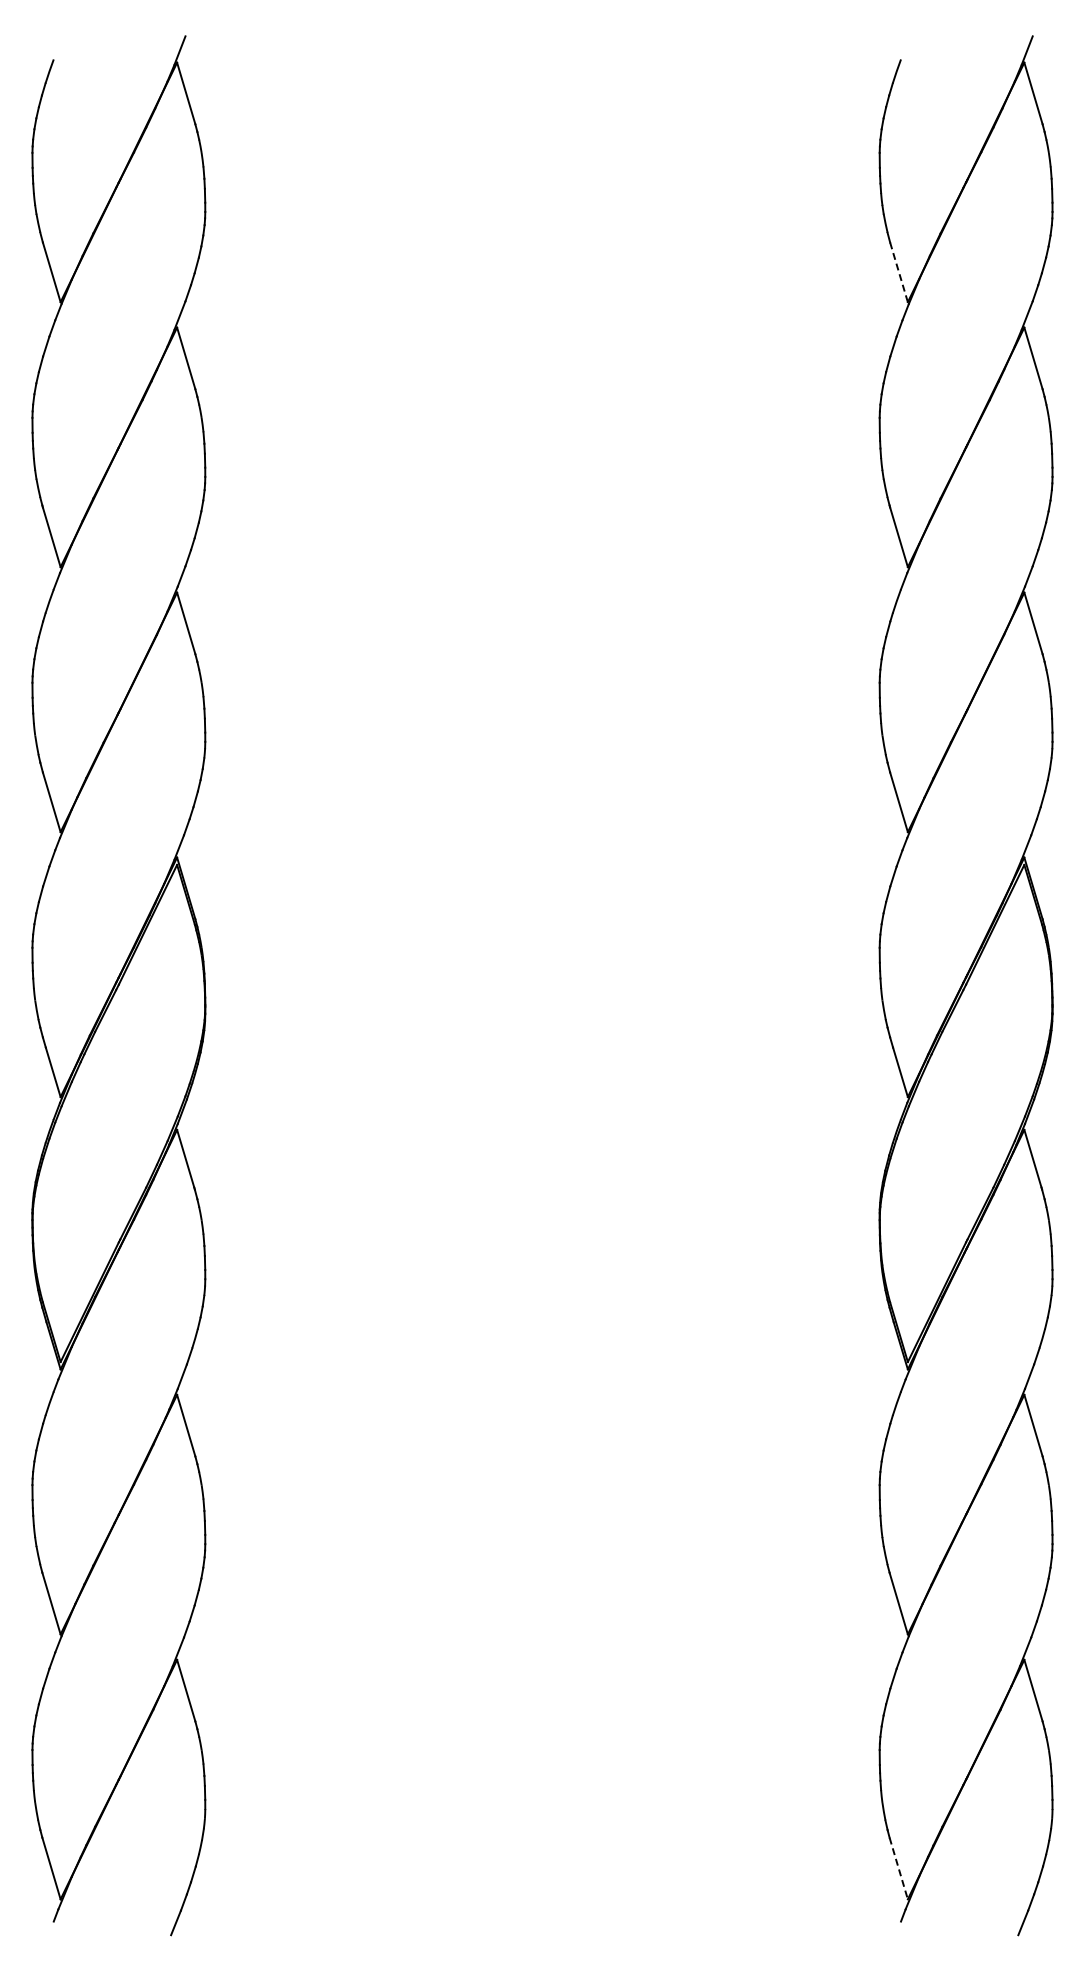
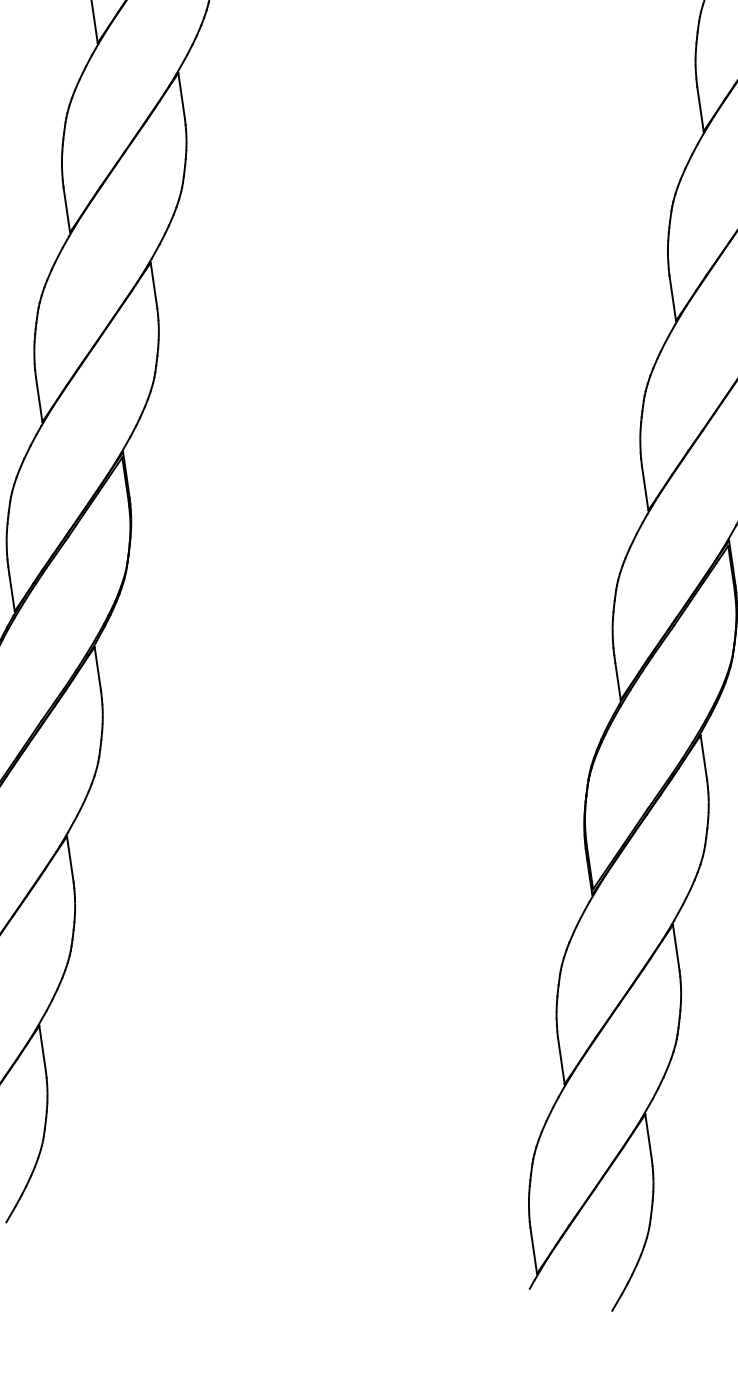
line: (899, 272) -> (700, 109), dashed -> solid
line: (898, 1869) -> (533, 1251), dashed -> solid

